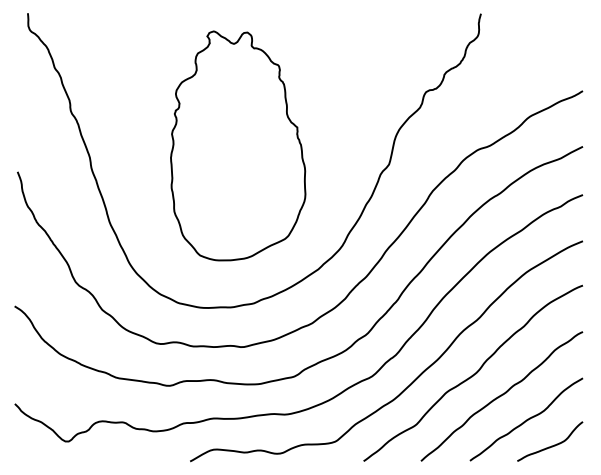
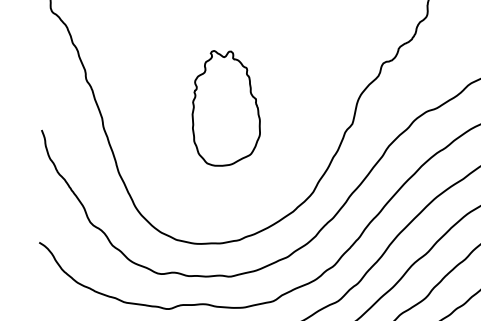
part: (238, 145) -> (226, 108), size x0.6

